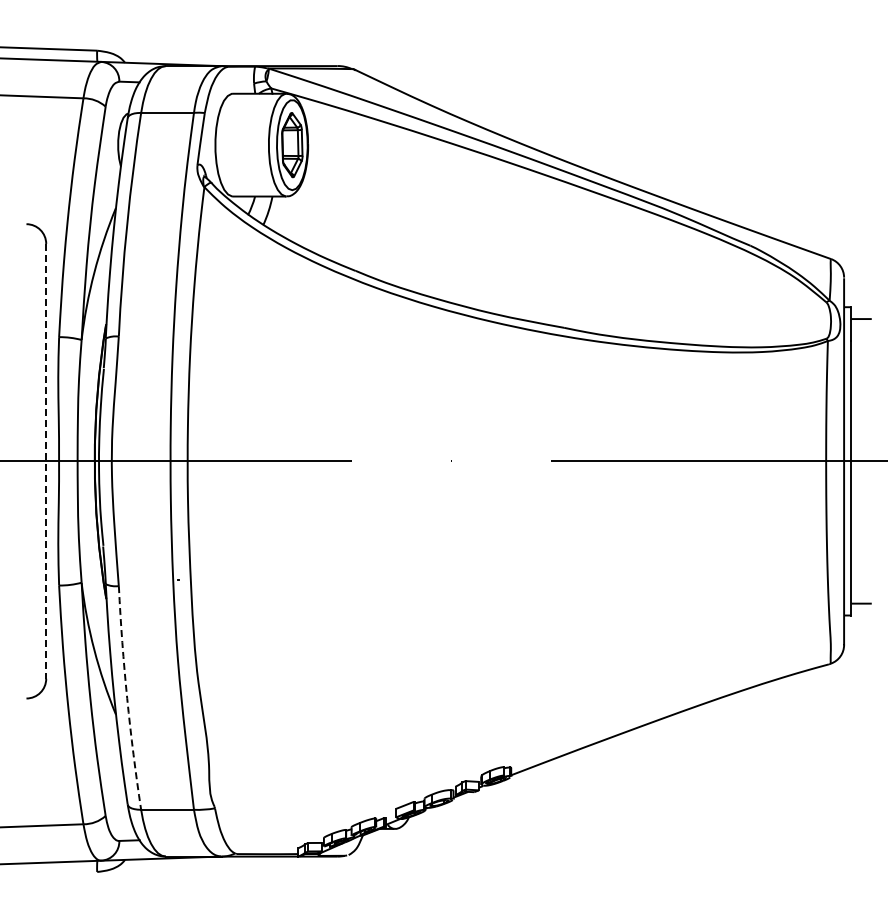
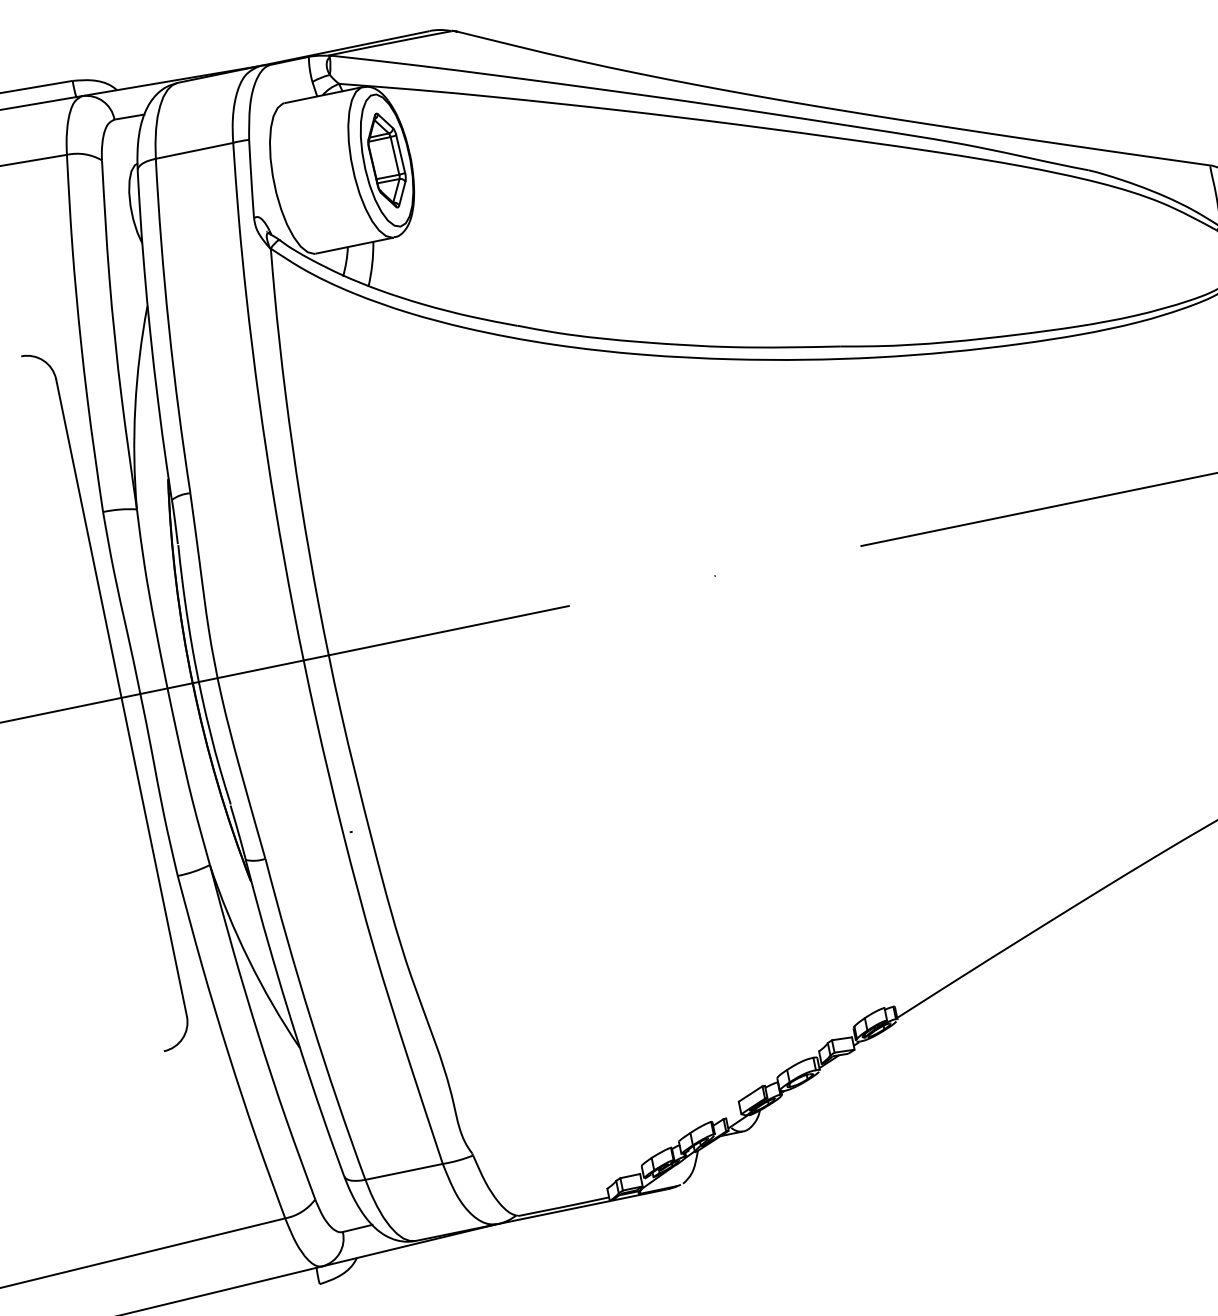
line: (46, 461) -> (121, 698), dashed -> solid
arc: (127, 698) -> (311, 1020), dashed -> solid

